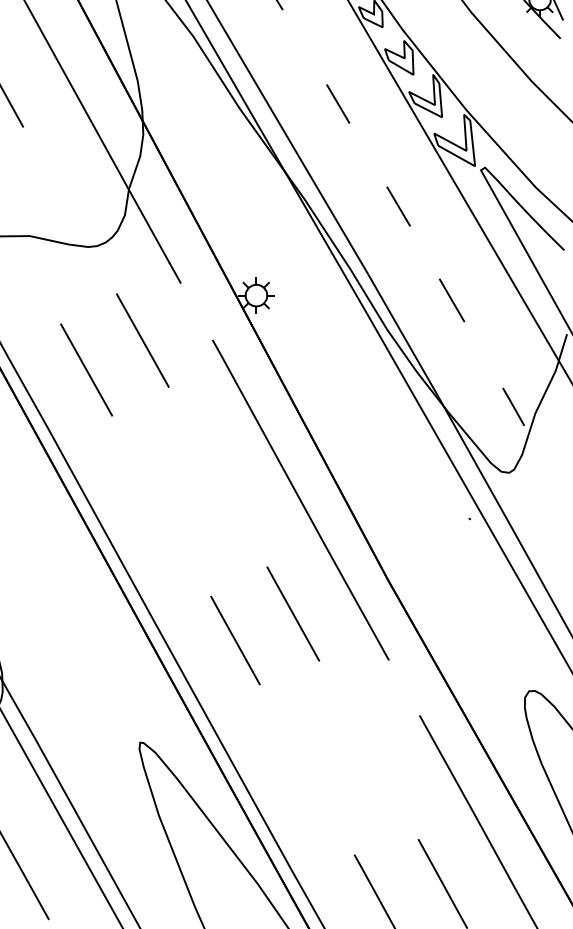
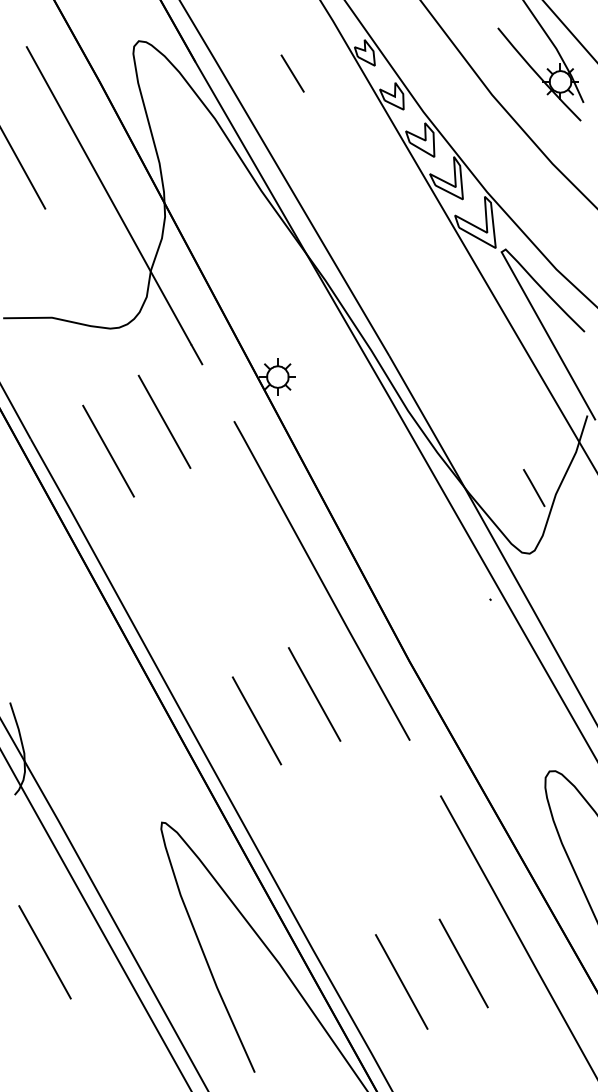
line: (338, 103) -> (359, 185), removed
line: (398, 206) -> (419, 288), removed
line: (451, 300) -> (472, 381), removed

